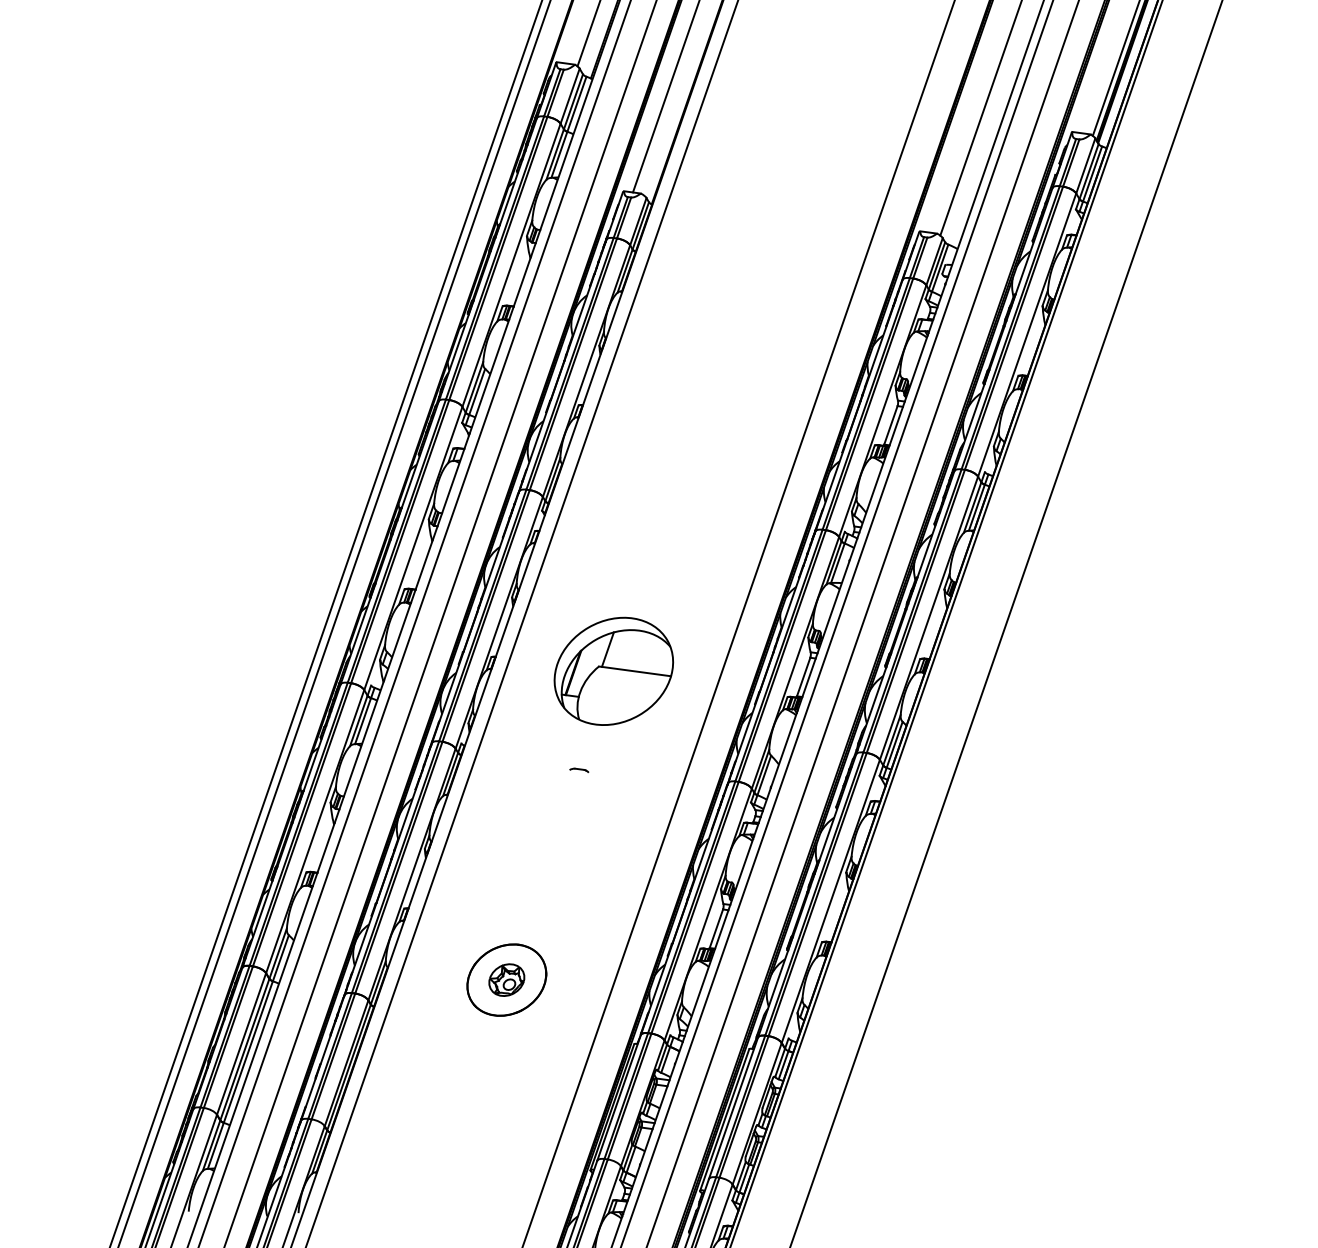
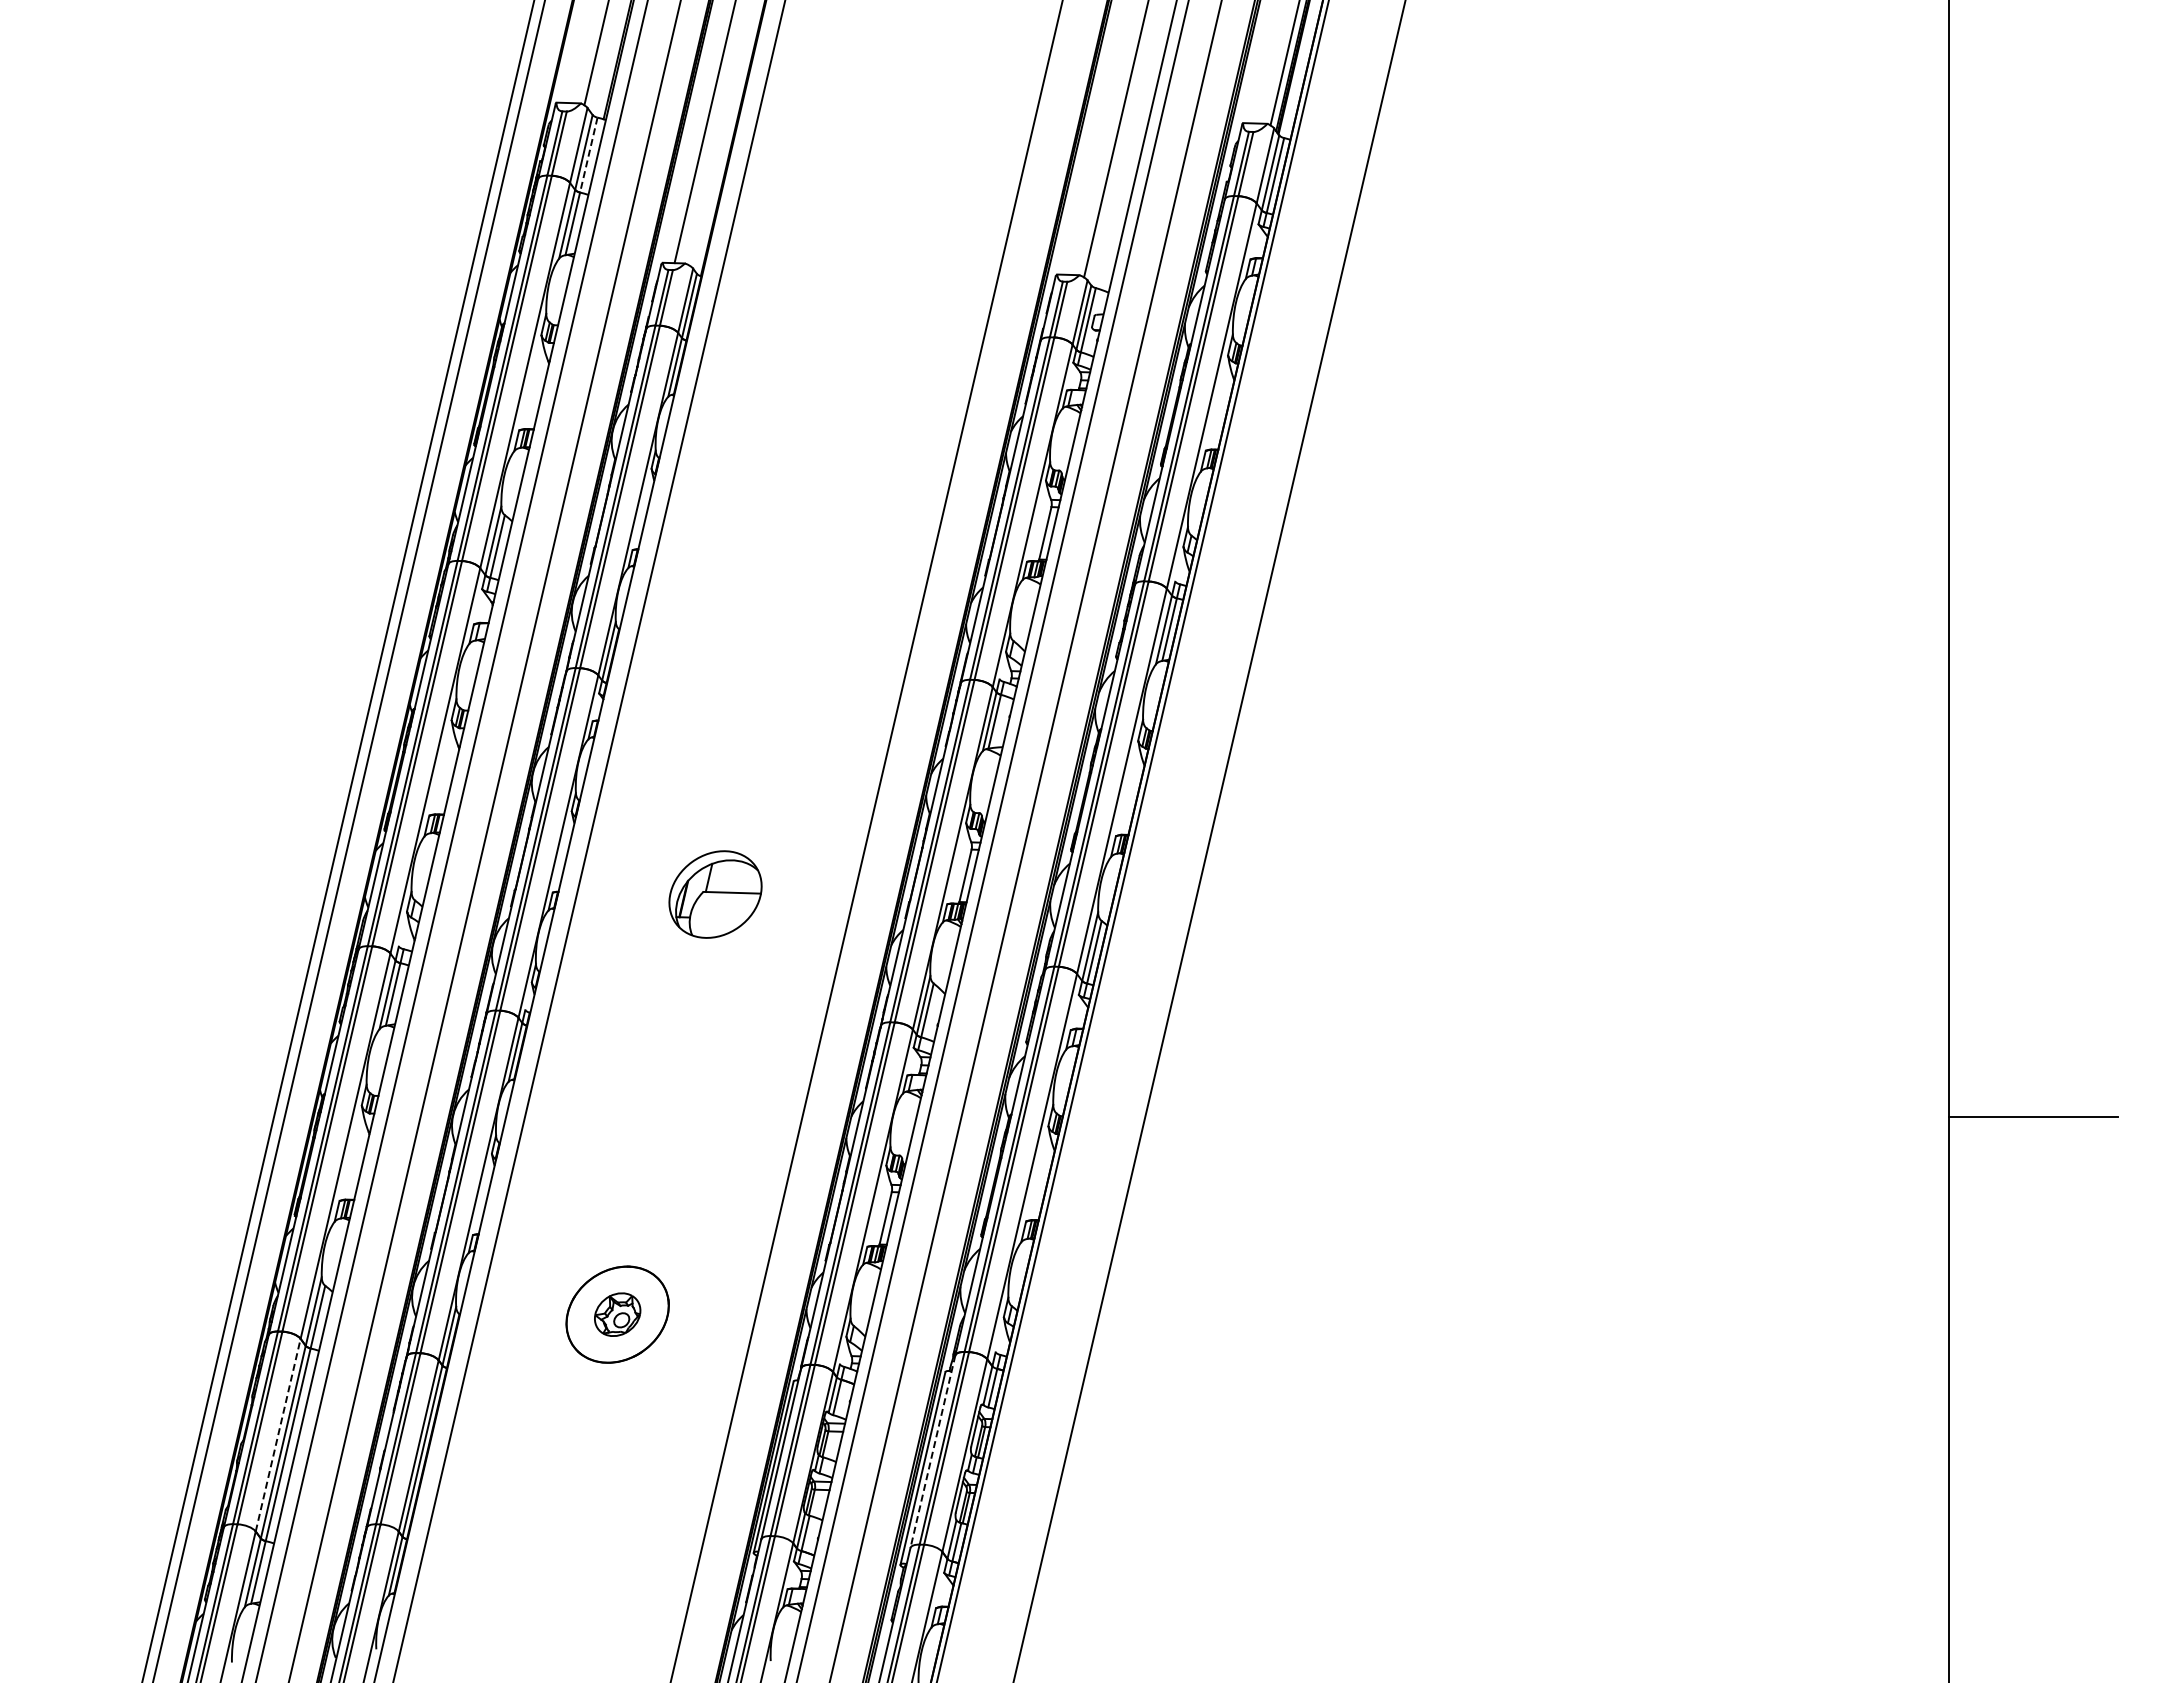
line: (576, 104) -> (588, 155), solid -> dashed
part: (613, 671) -> (715, 894), size x0.6
part: (579, 769) -> (683, 1028), removed
line: (241, 1044) -> (278, 1435), solid -> dashed
line: (733, 1108) -> (932, 1451), solid -> dashed

